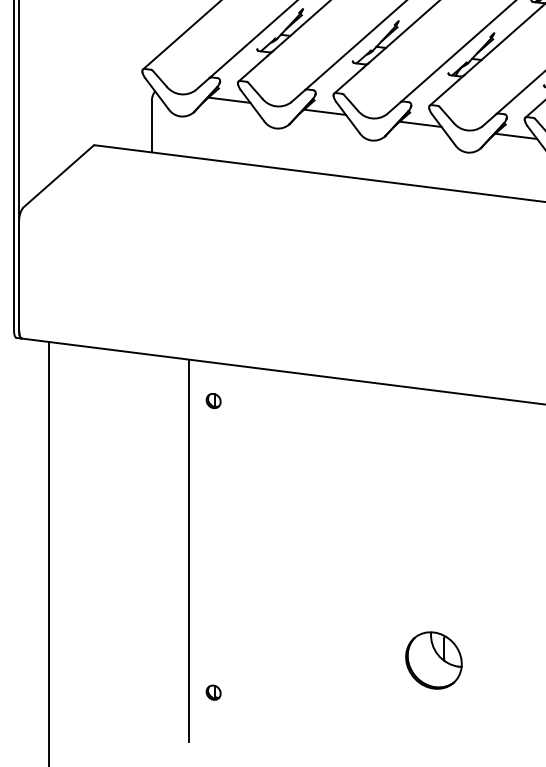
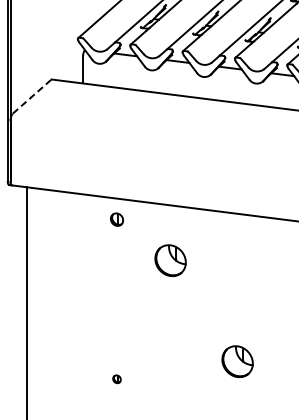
line: (57, 176) -> (31, 96), solid -> dashed
part: (212, 400) -> (116, 219), size x1.6
part: (311, 475) -> (170, 260), added
line: (188, 550) -> (103, 301), removed

